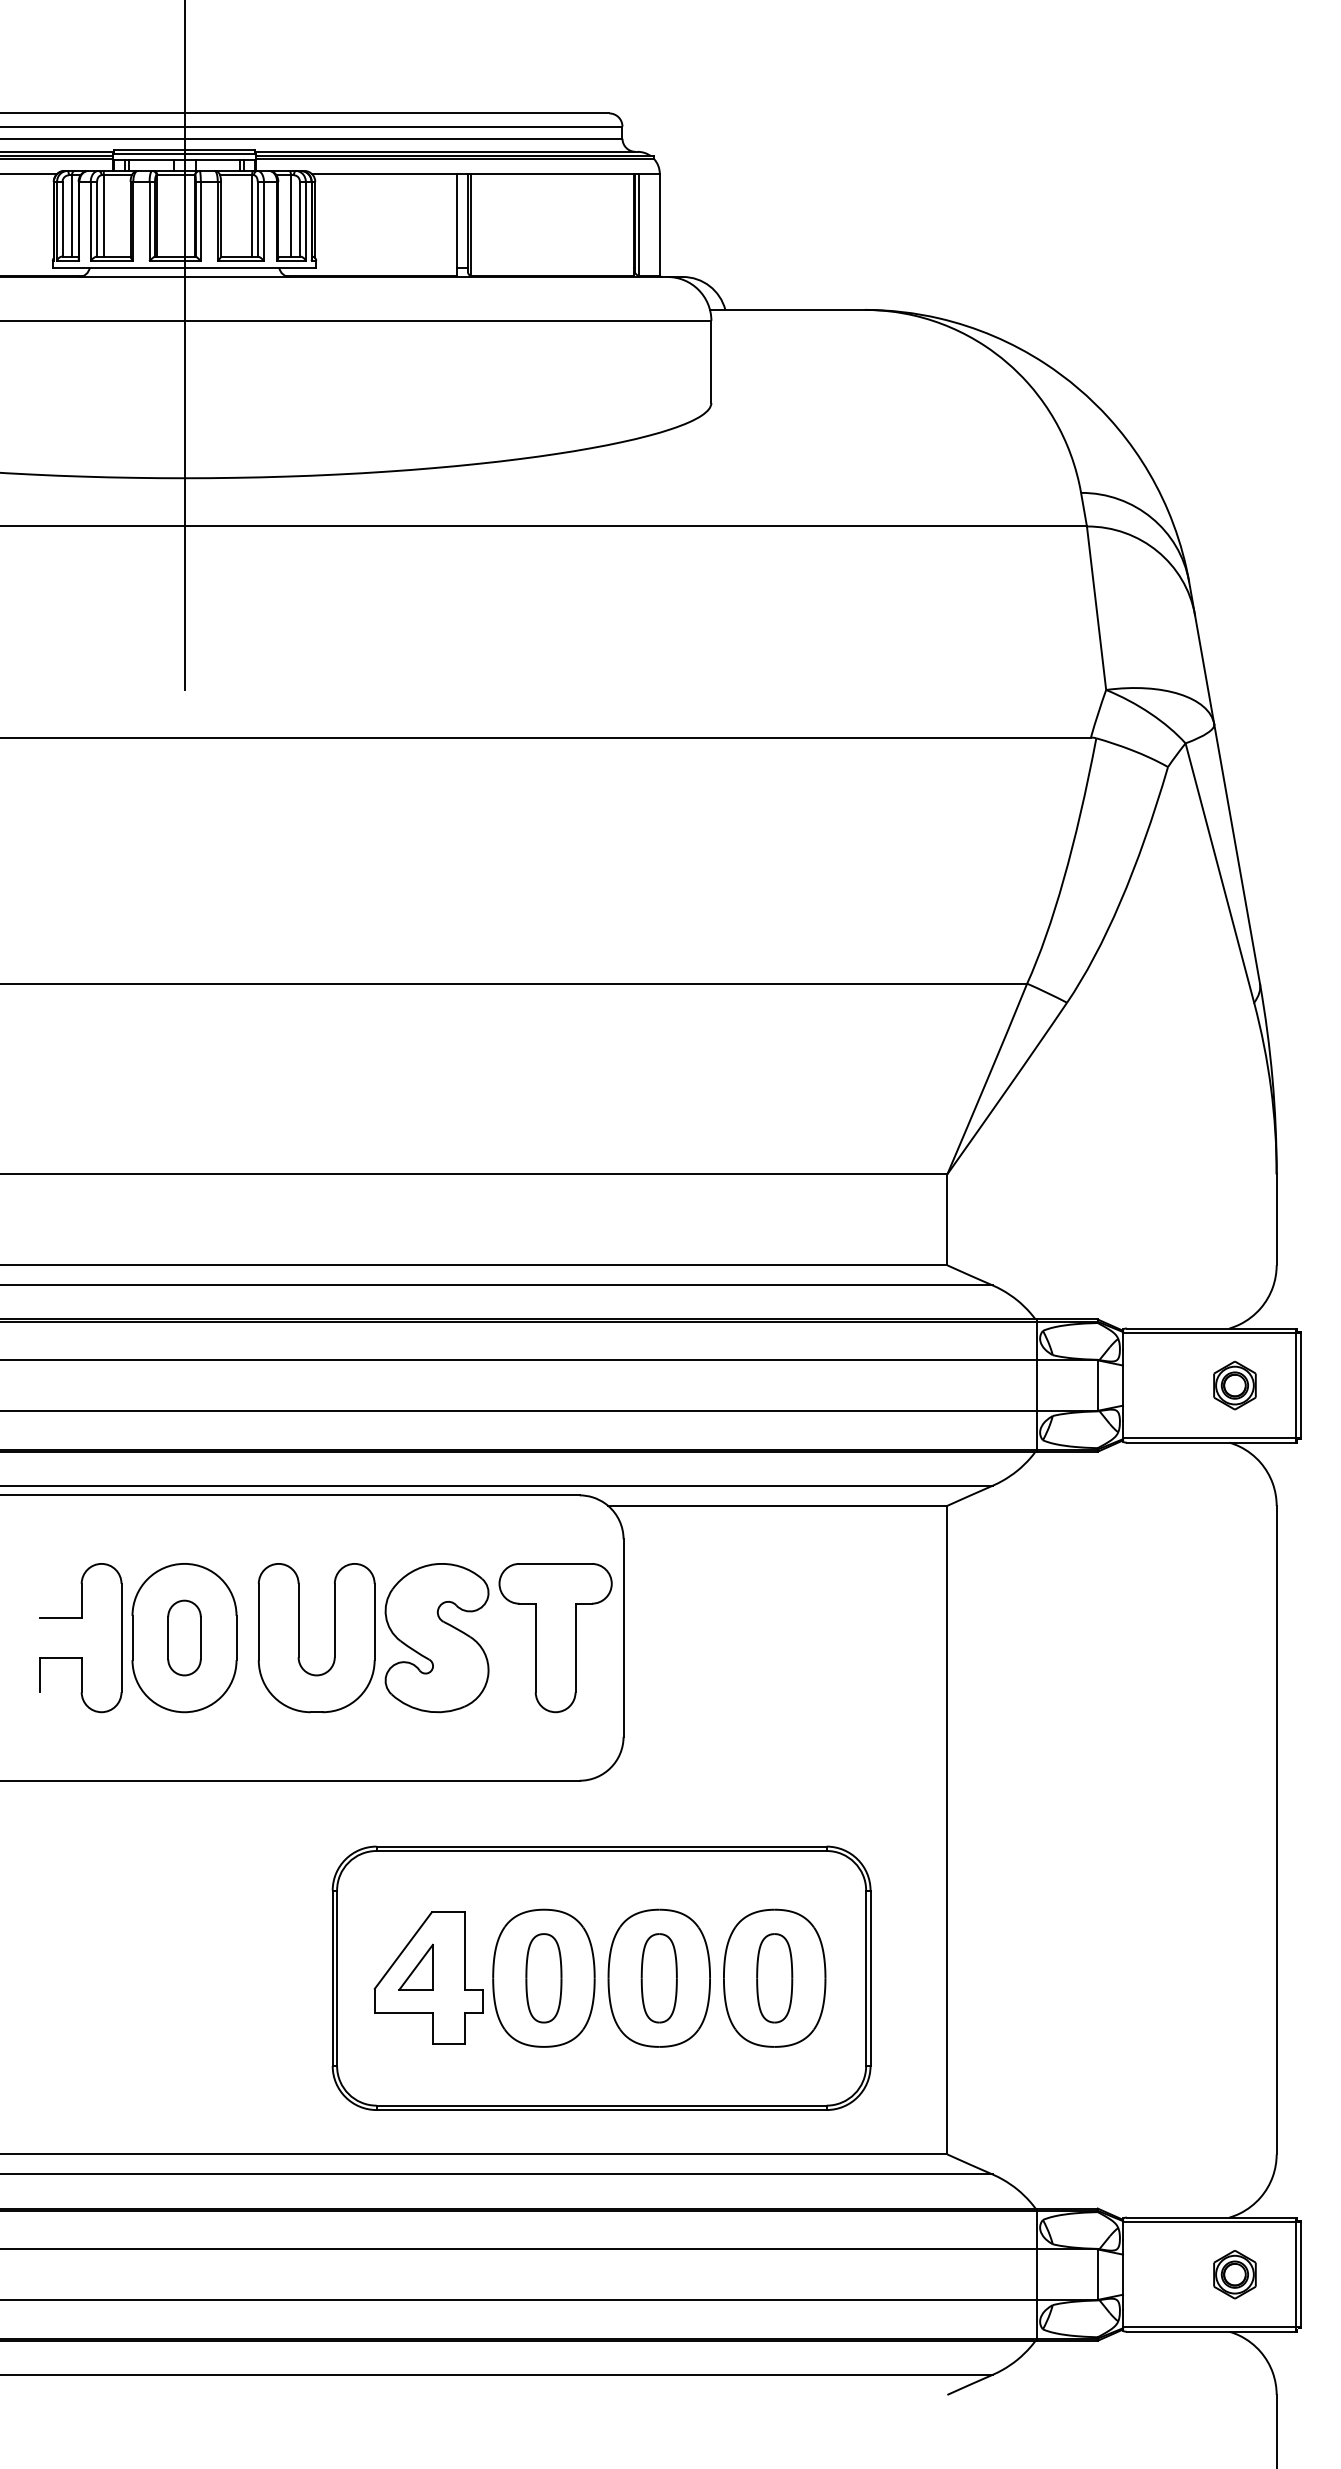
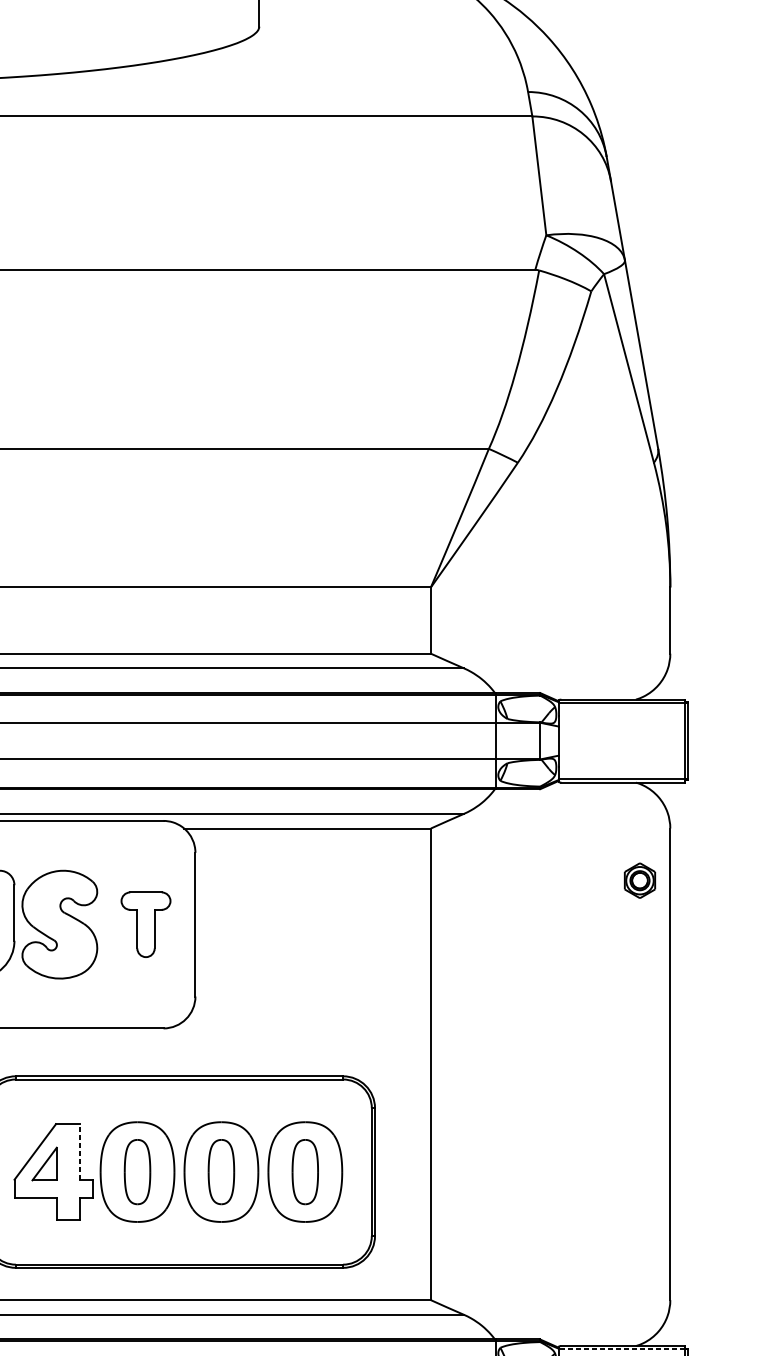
part: (1234, 1385) -> (639, 880), moved
part: (555, 1638) -> (145, 925), size x0.6
line: (464, 1951) -> (79, 1152), solid -> dashed
line: (1209, 2222) -> (621, 1349), solid -> dashed

